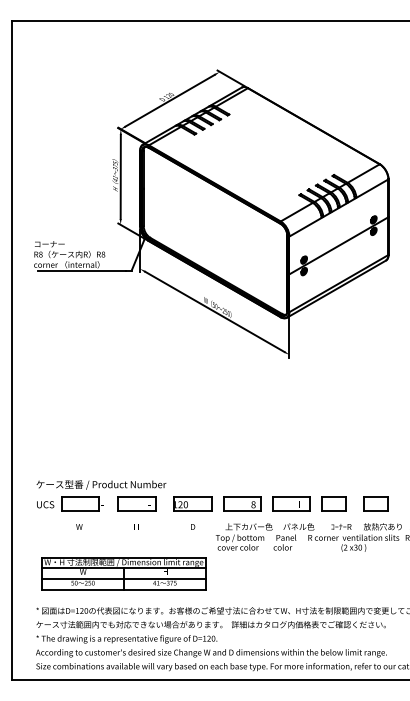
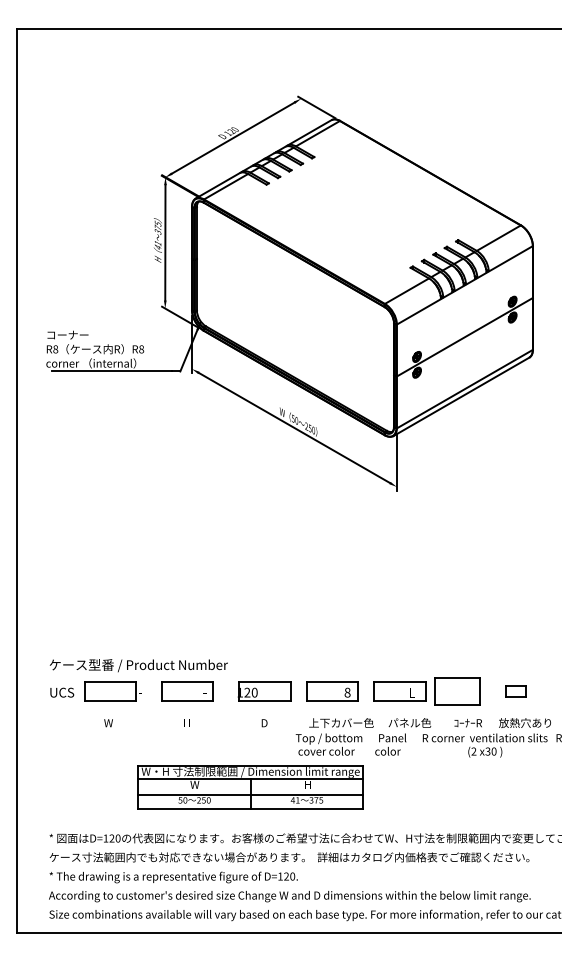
part: (333, 503) -> (457, 691), size x1.4
part: (375, 503) -> (515, 691), size x0.6
part: (123, 573) -> (250, 787), moved

